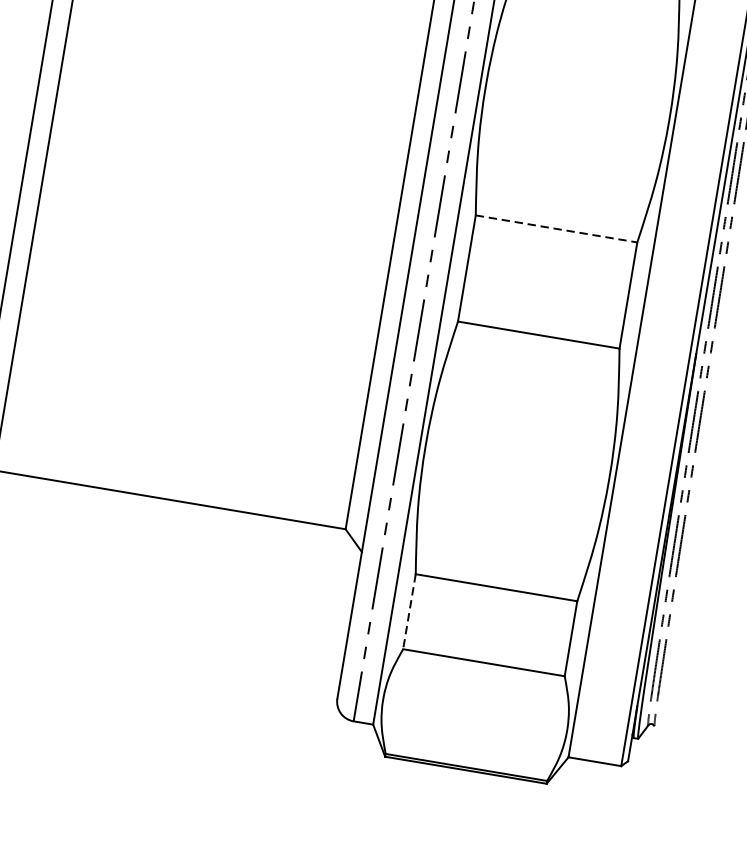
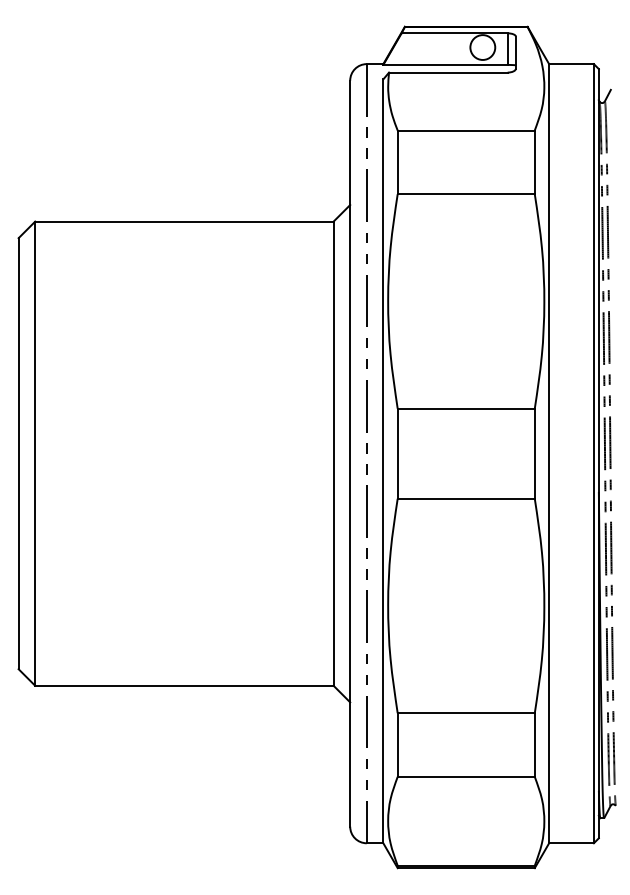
line: (556, 228) -> (466, 408), dashed -> solid
line: (409, 612) -> (397, 745), dashed -> solid

